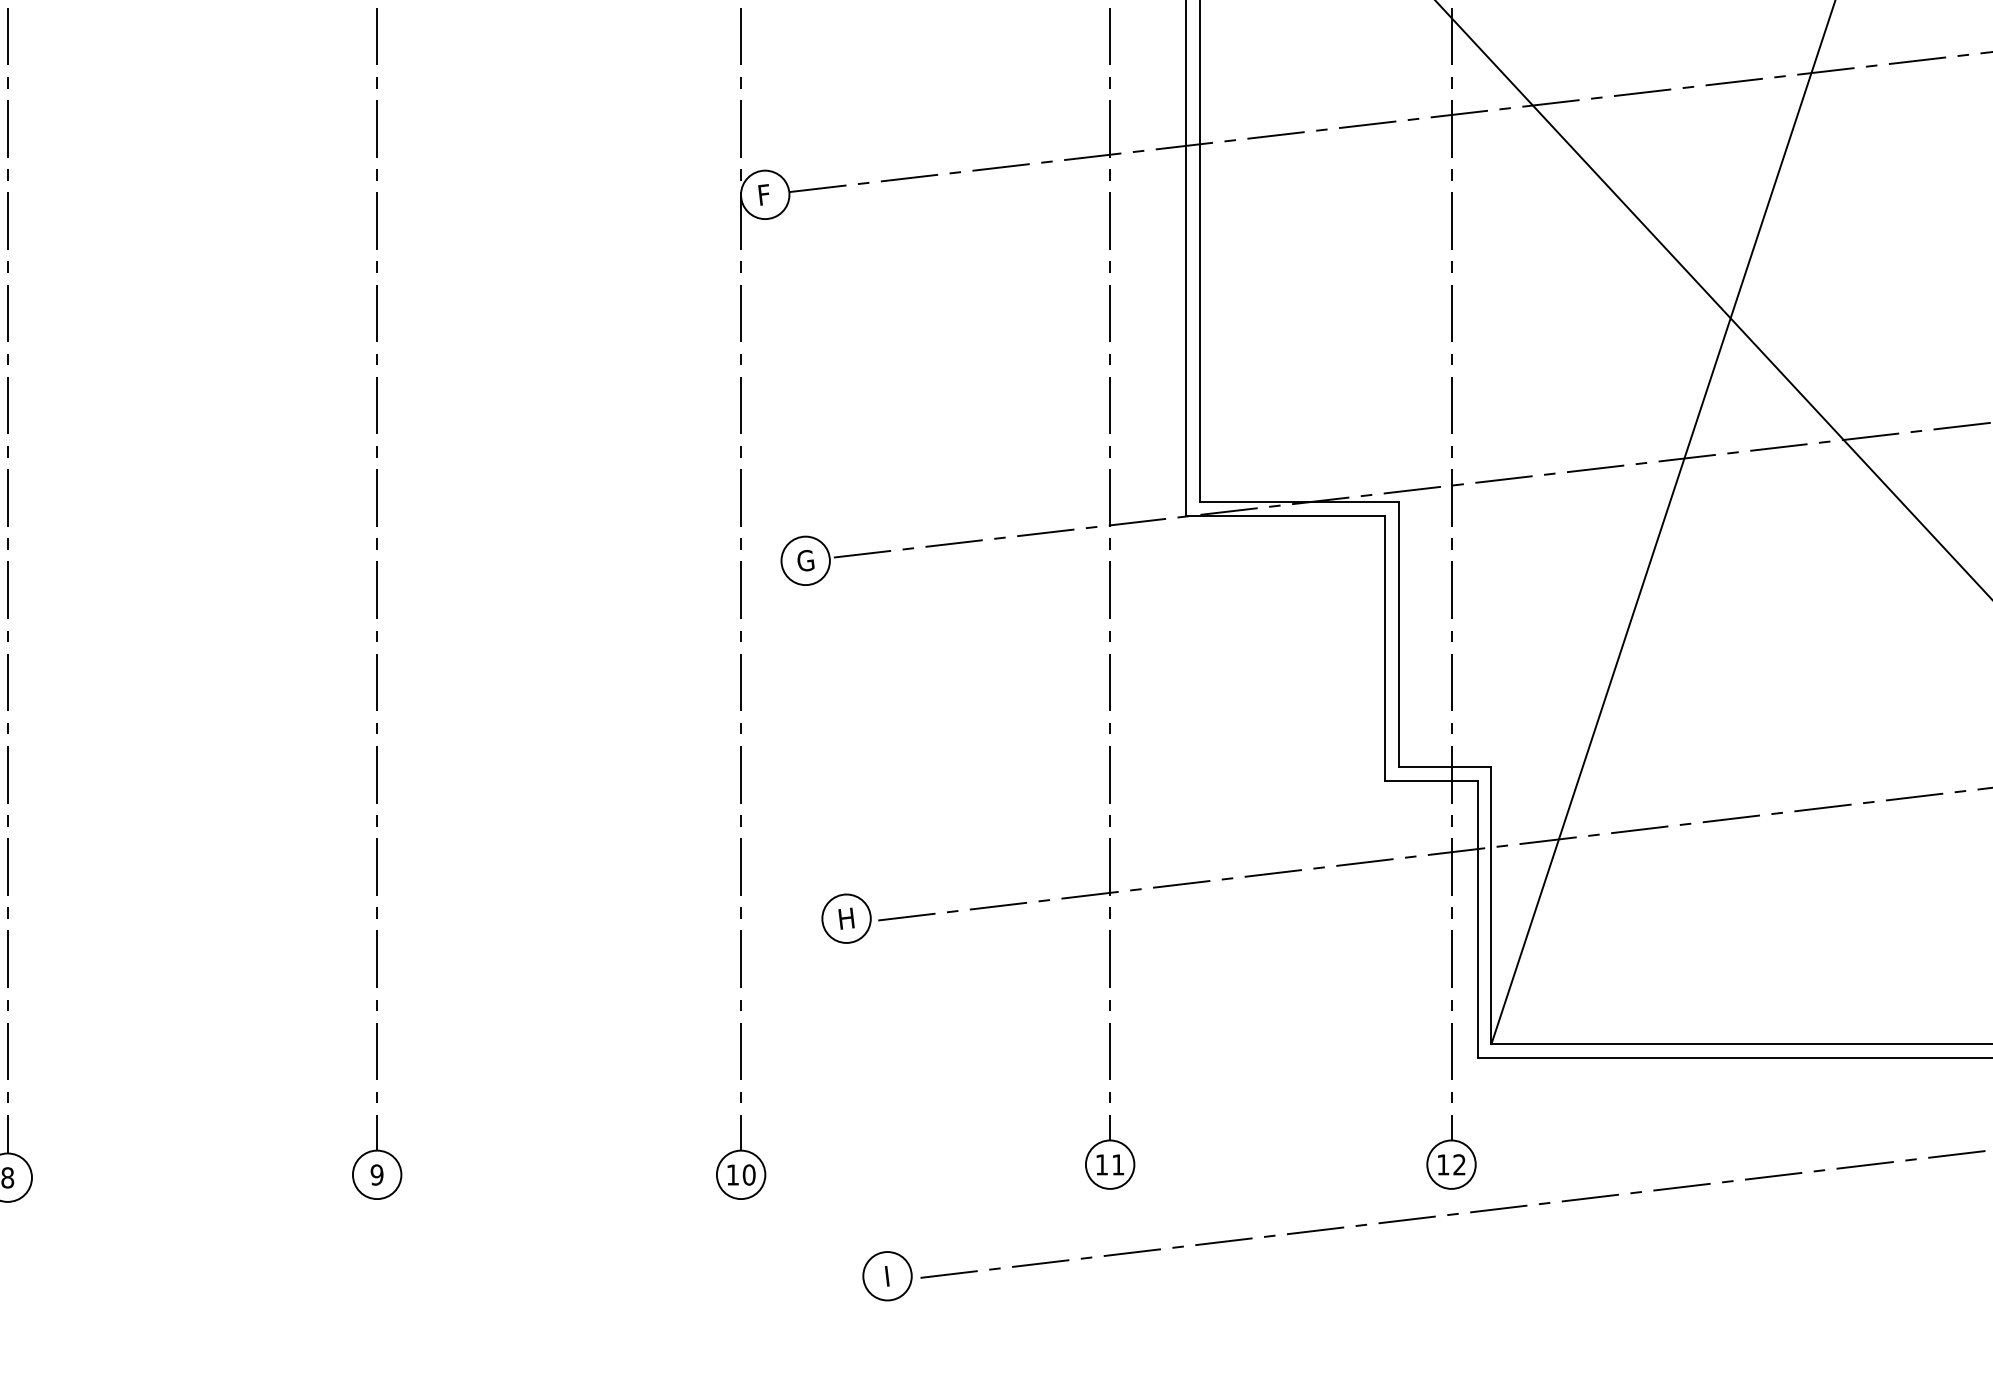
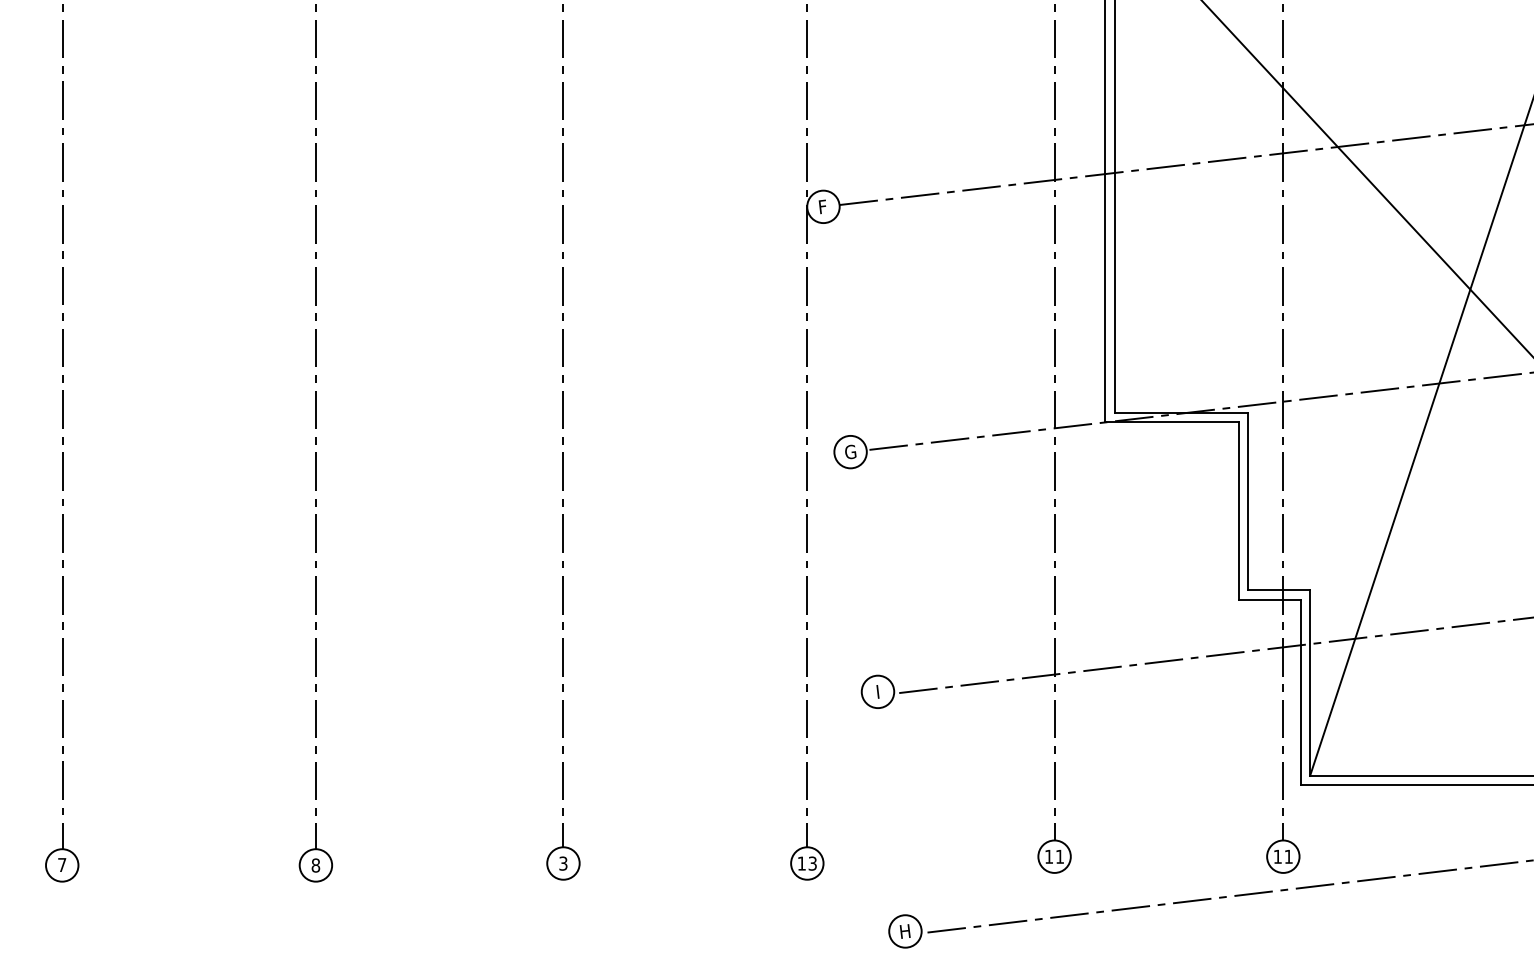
text: (845, 918) -> (877, 691), H -> I
text: (1459, 1164) -> (1288, 856), 12 -> 11
text: (377, 1174) -> (563, 863), 9 -> 3
text: (748, 1174) -> (812, 863), 10 -> 13
text: (886, 1276) -> (904, 931), I -> H

